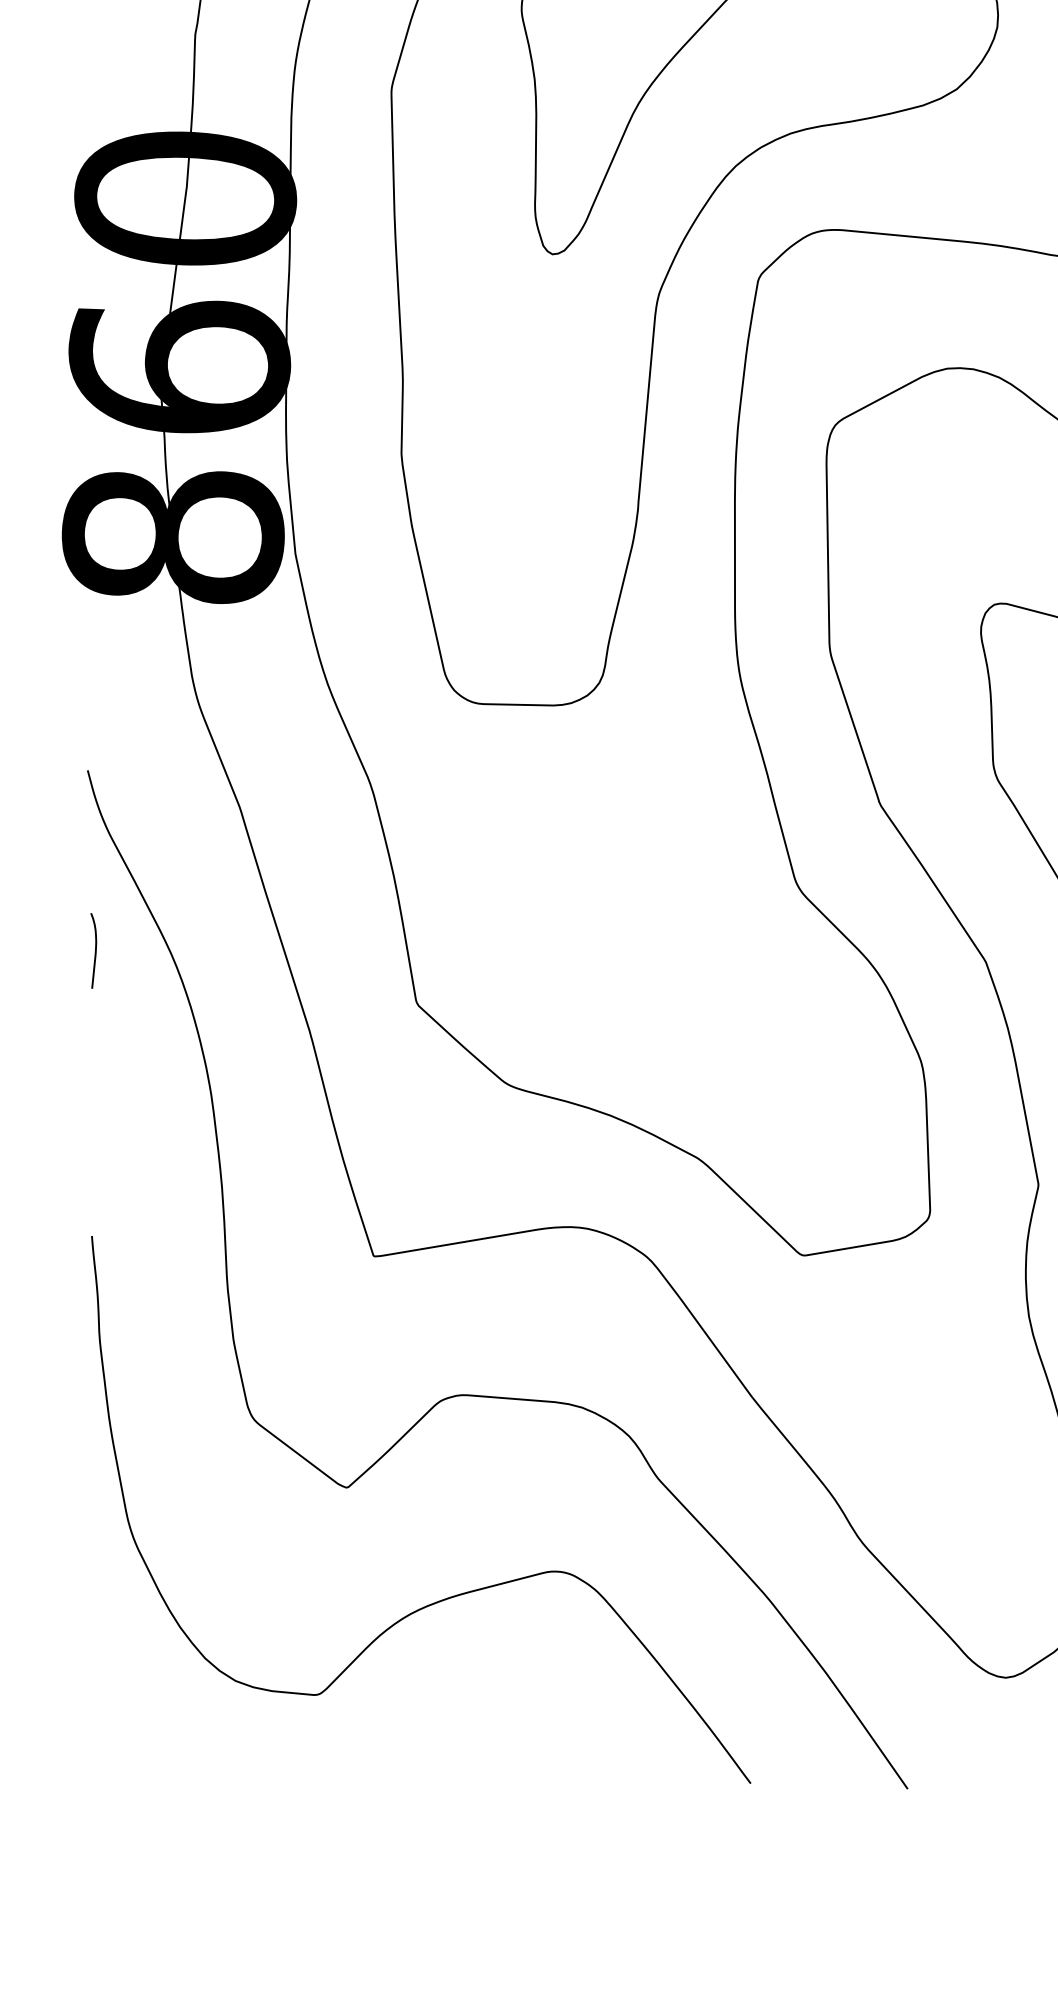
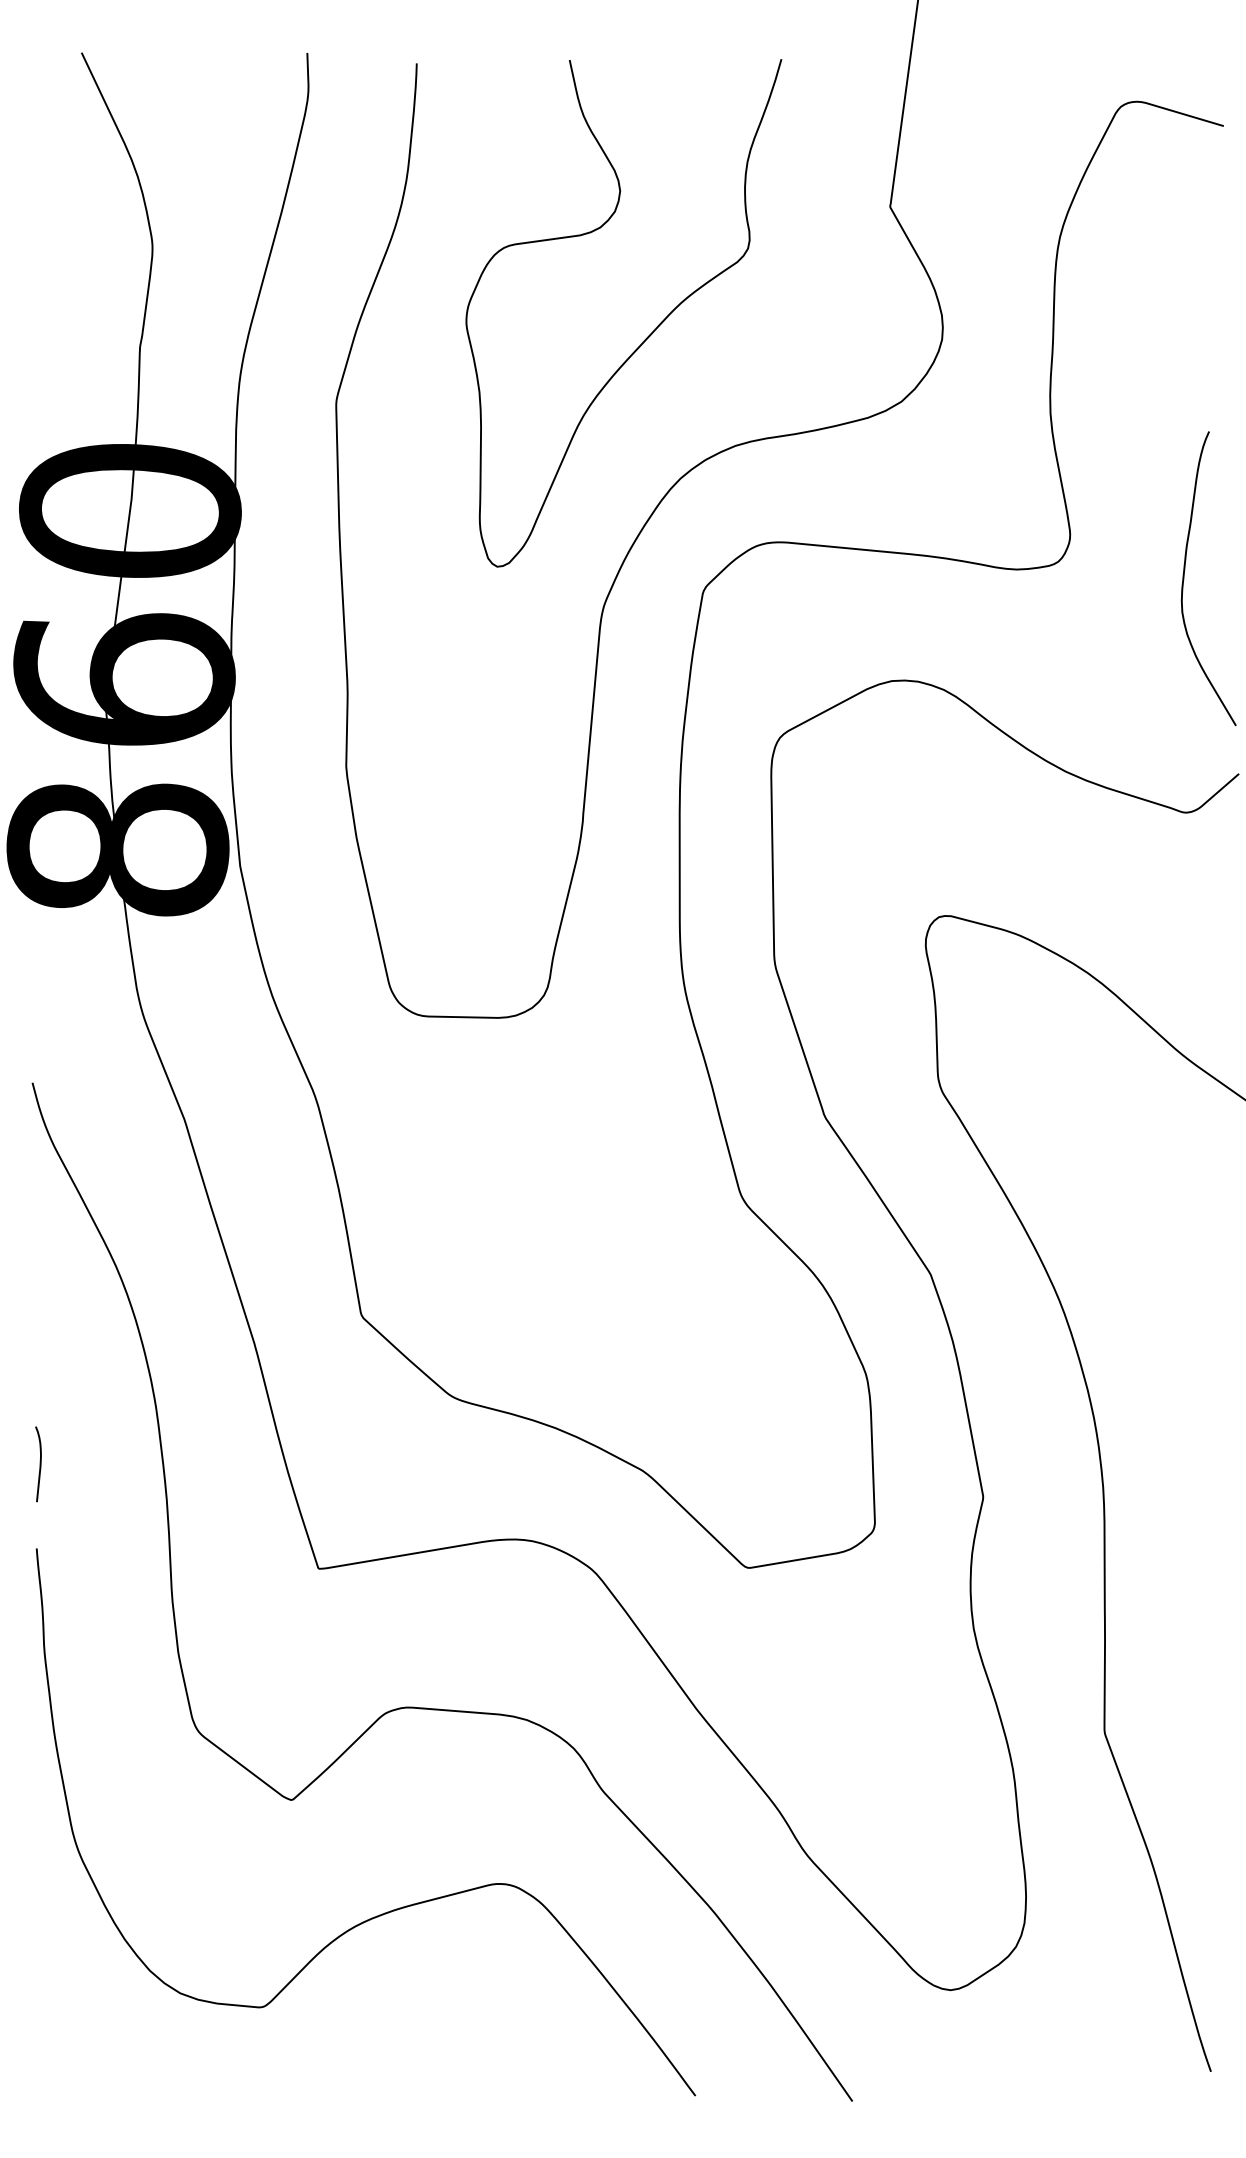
curve: (94, 951) -> (39, 1464), moved

